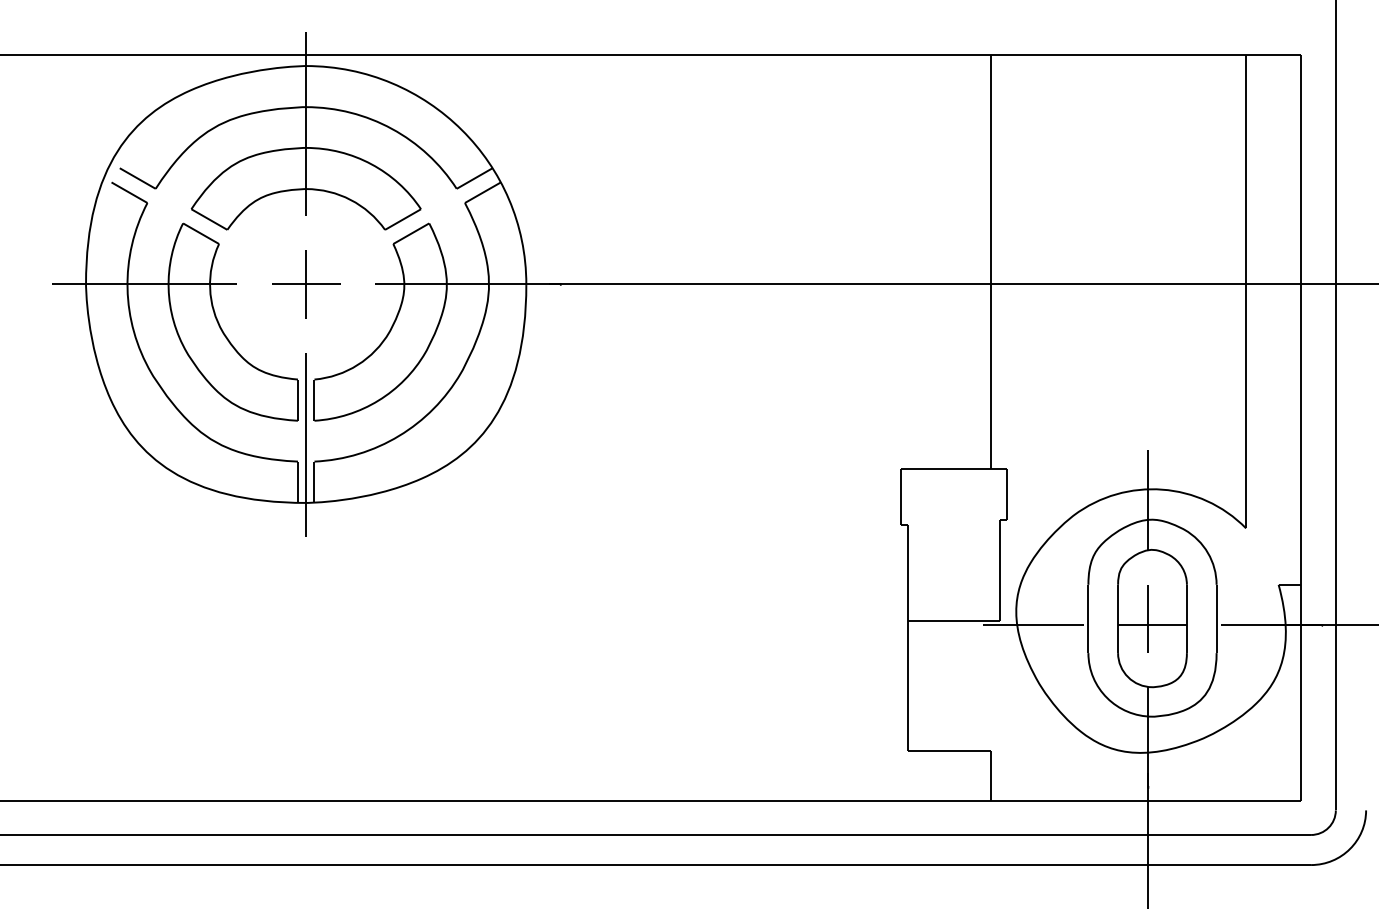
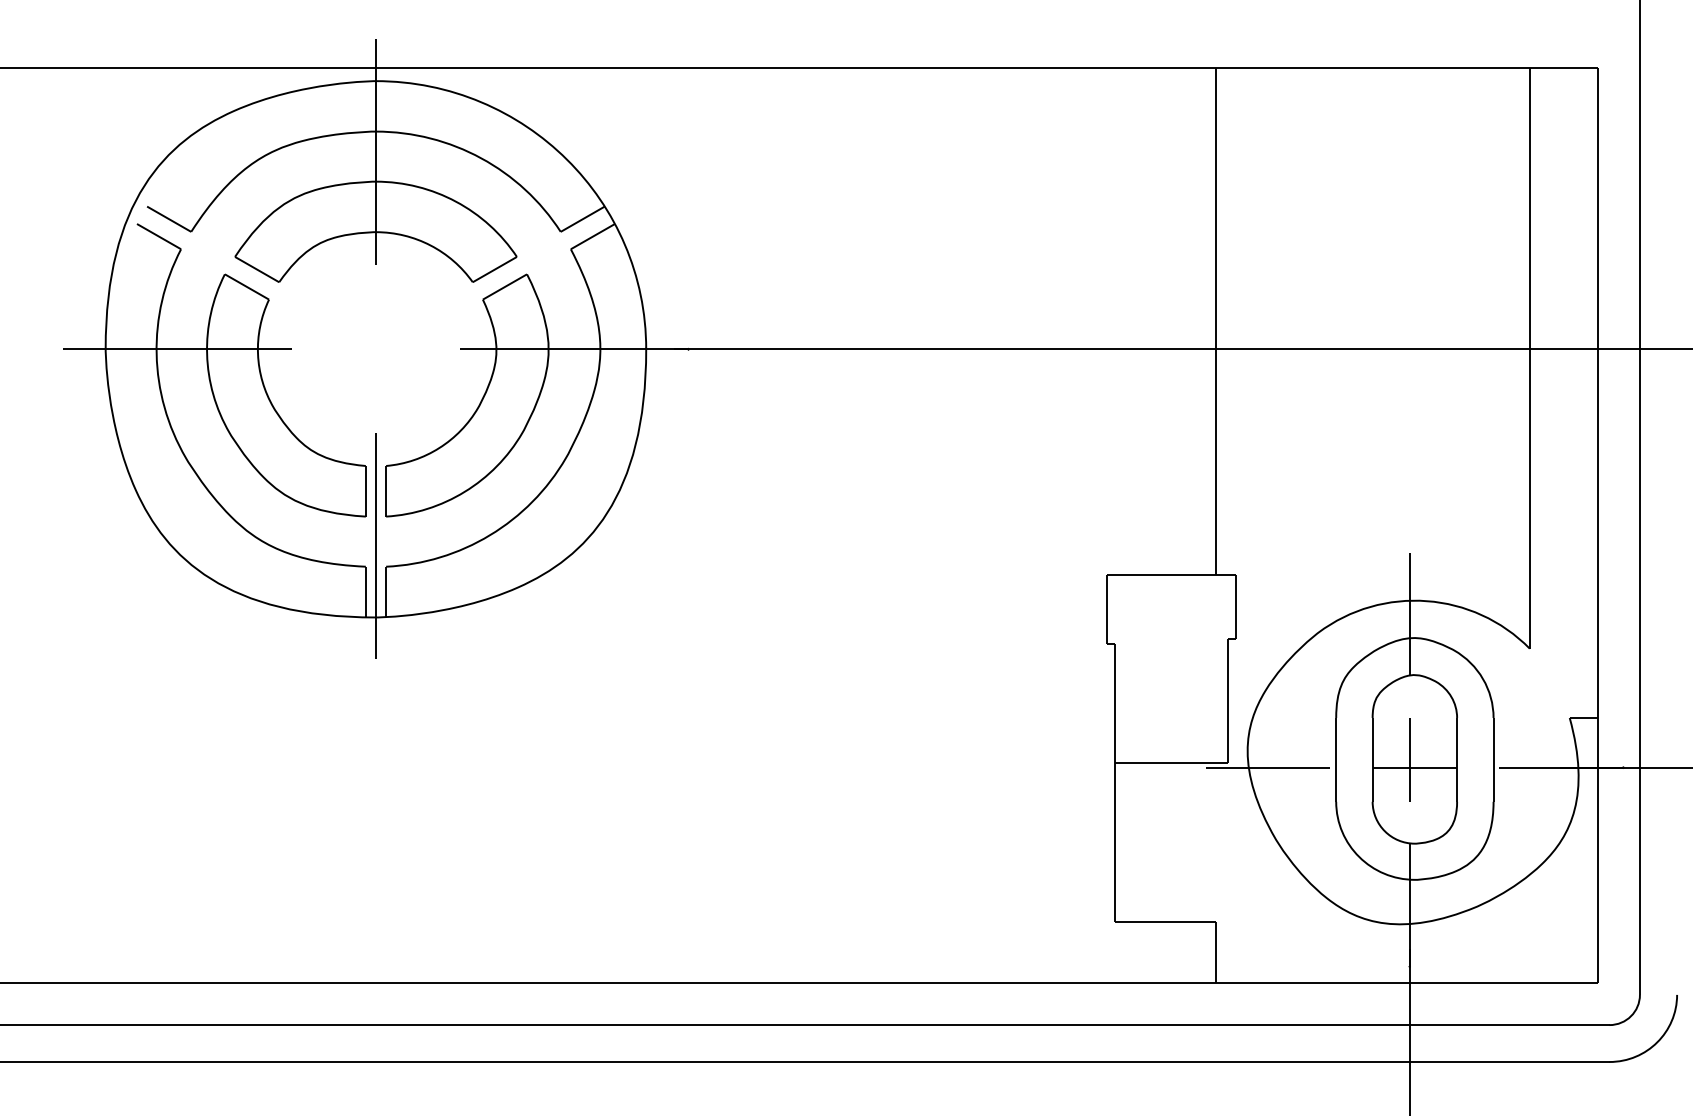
part: (305, 283) -> (375, 348), removed

